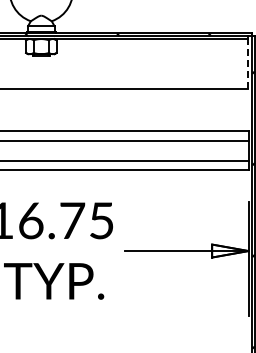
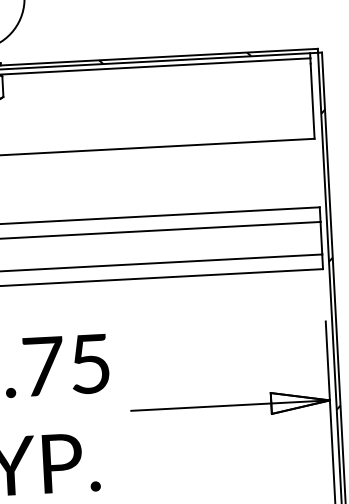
line: (247, 65) -> (312, 100), dashed -> solid

